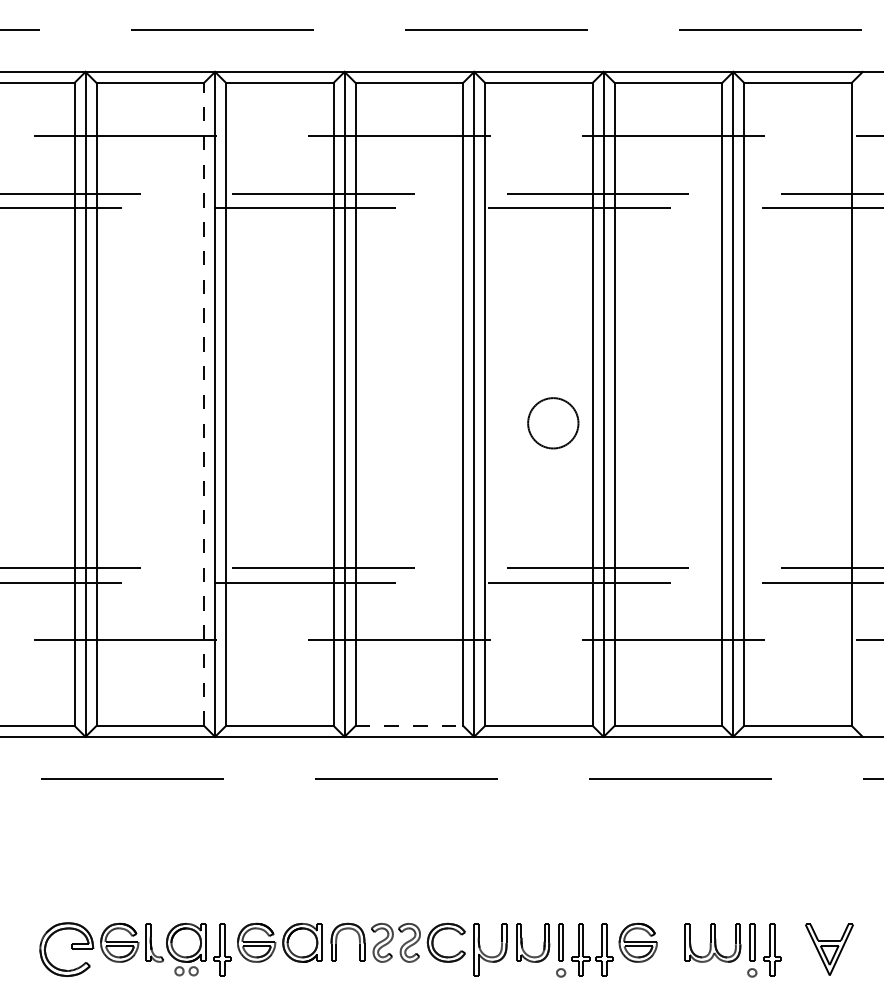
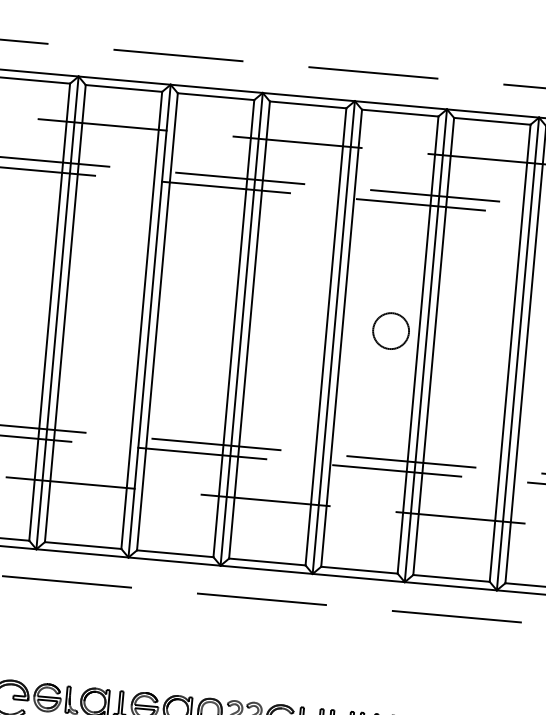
line: (204, 403) -> (142, 319), dashed -> solid
circle: (553, 423) -> (391, 331), moved
line: (409, 725) -> (267, 561), dashed -> solid

